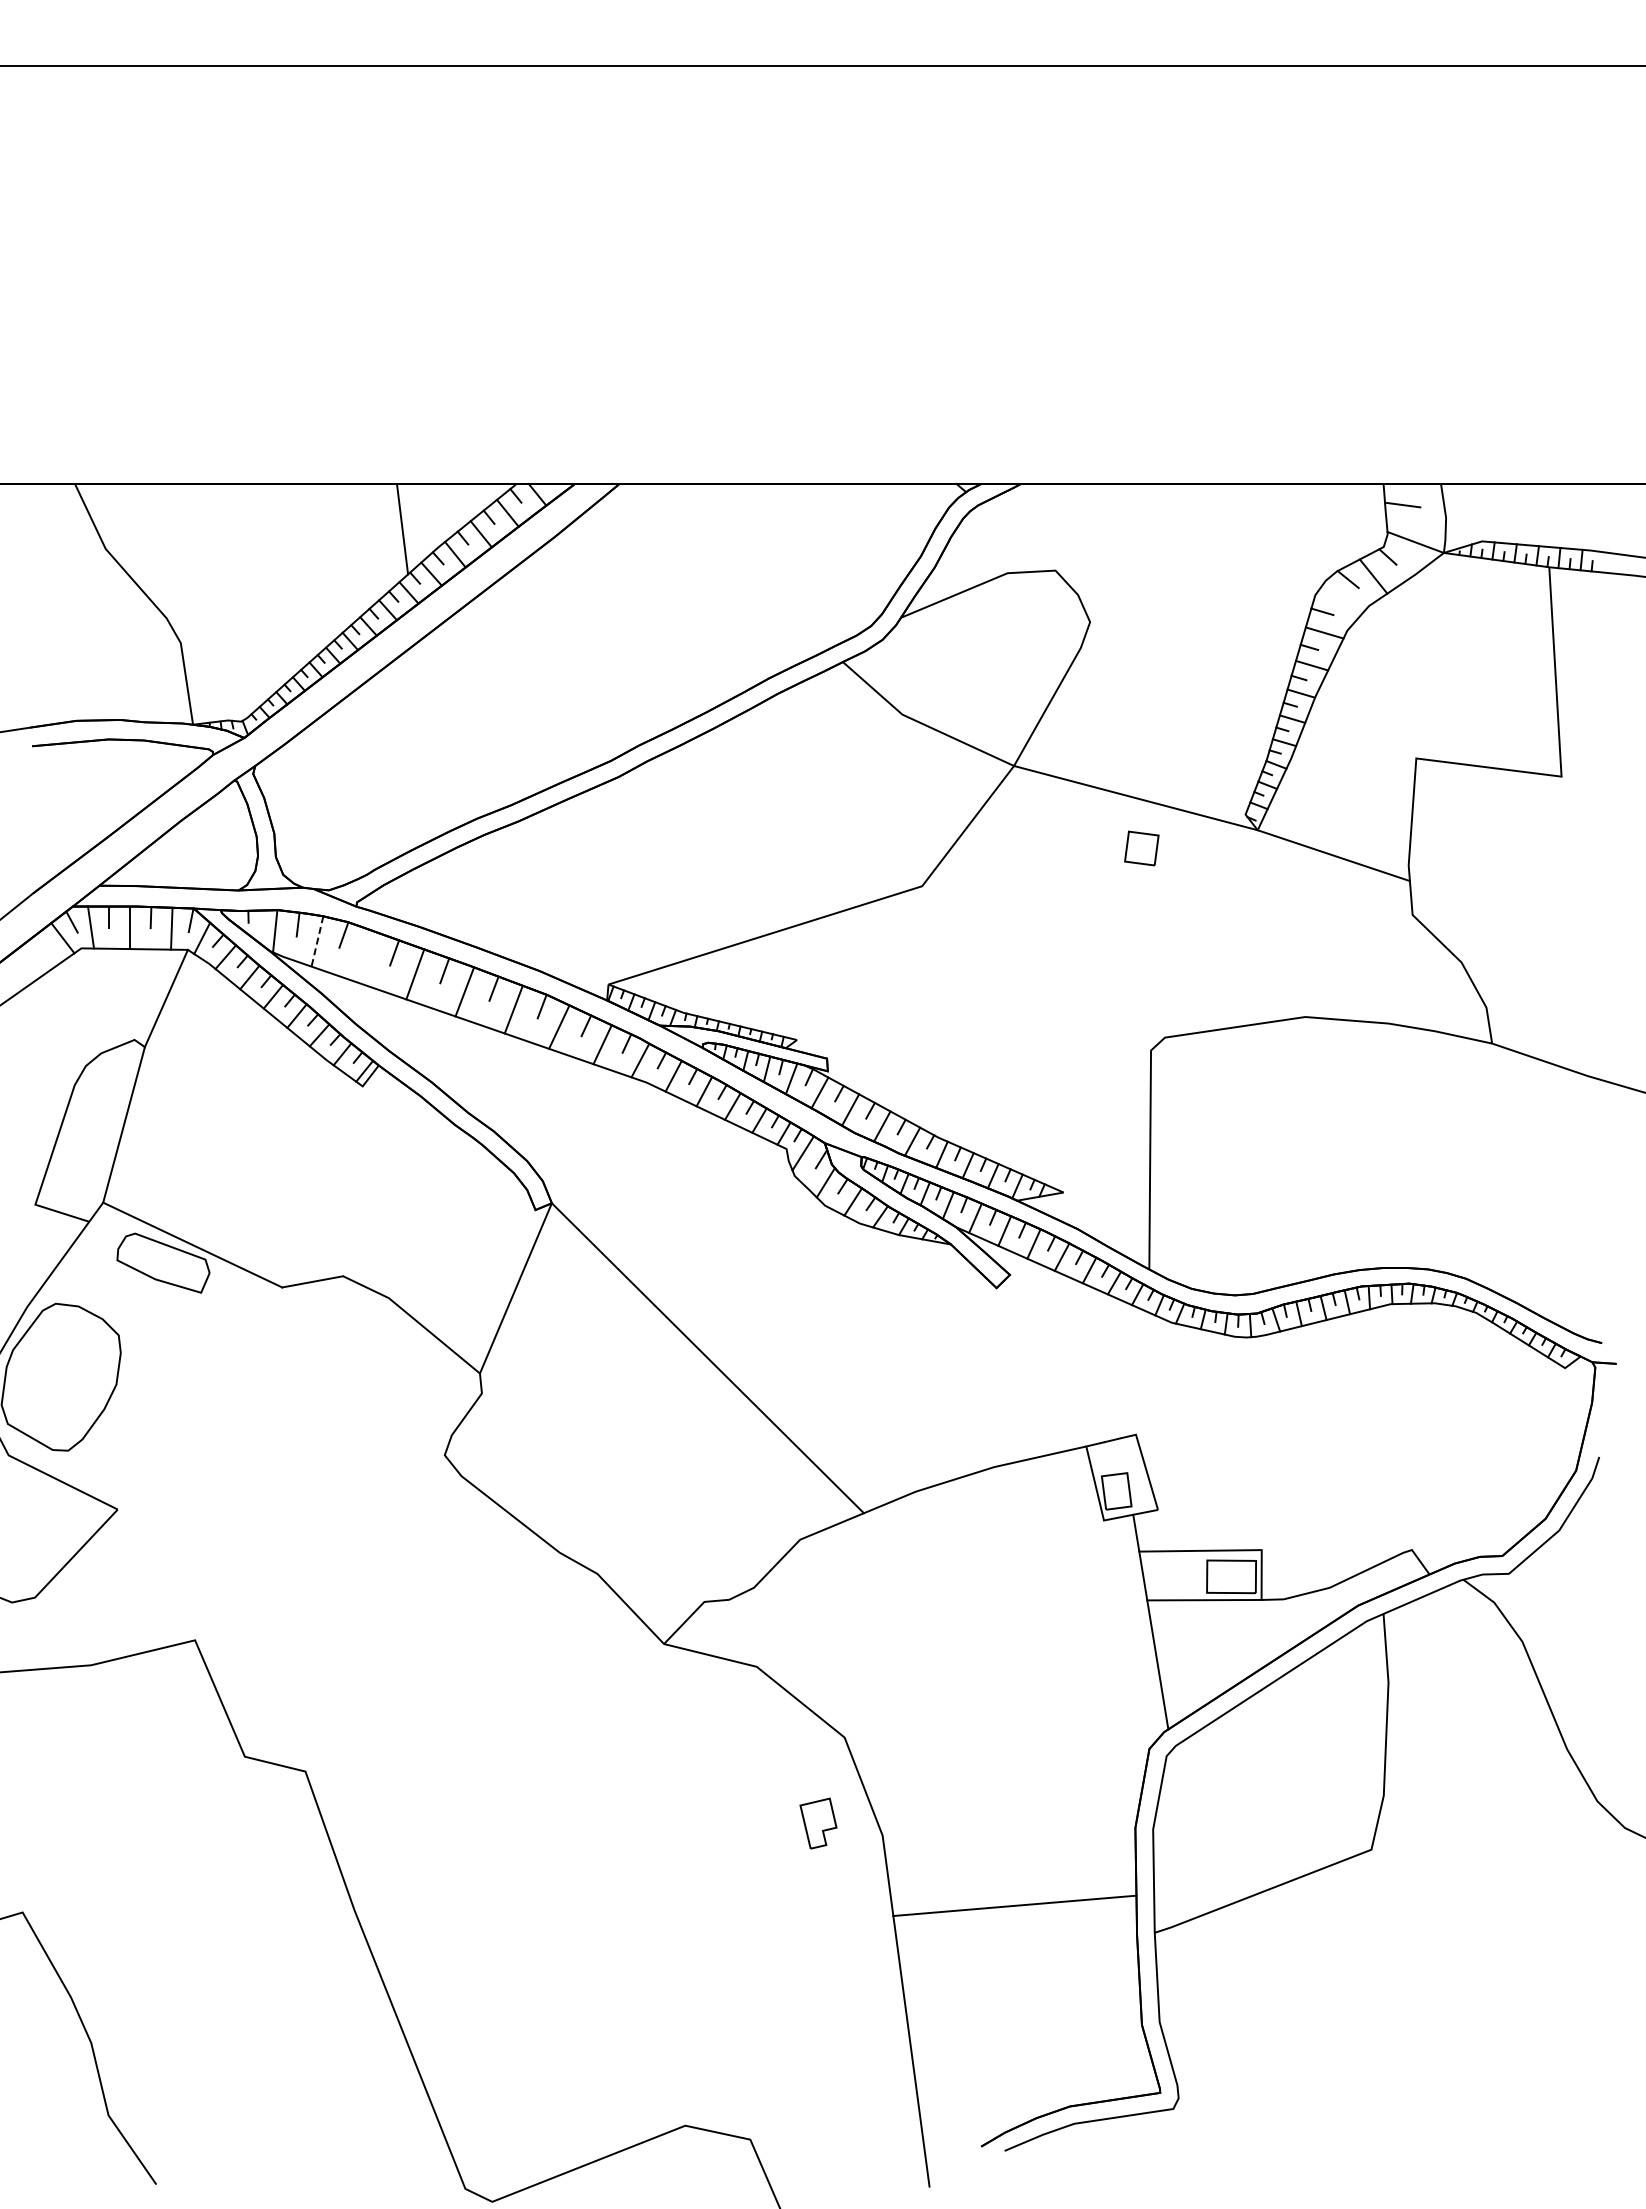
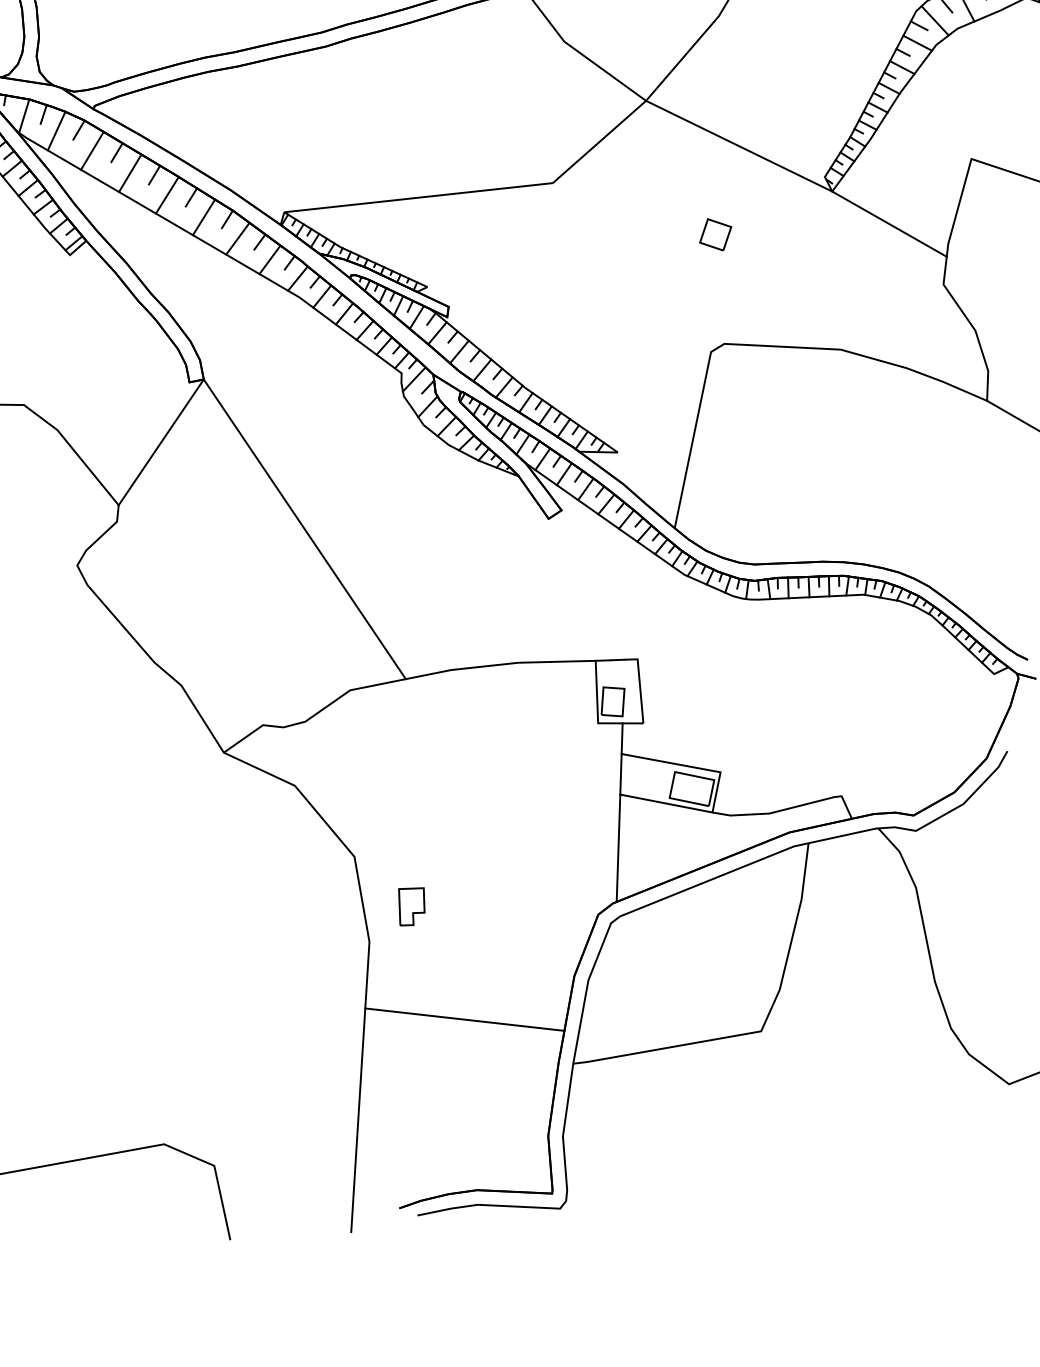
line: (1339, 601) -> (934, 20), added
part: (1141, 848) -> (715, 234), moved
line: (317, 941) -> (56, 131), dashed -> solid
line: (364, 956) -> (92, 150), added
part: (818, 1823) -> (410, 906), moved

